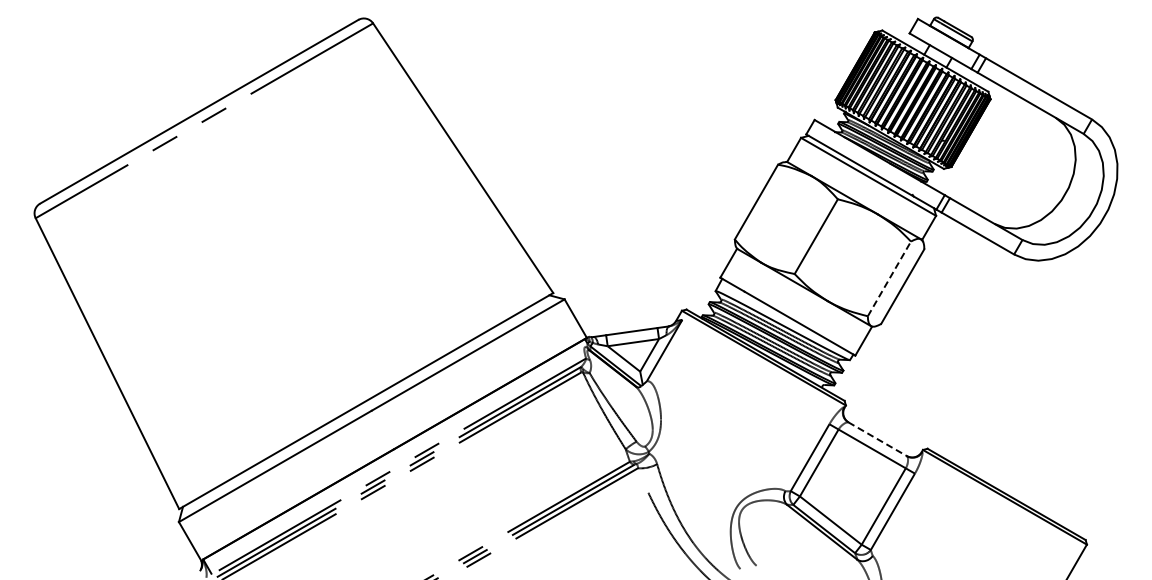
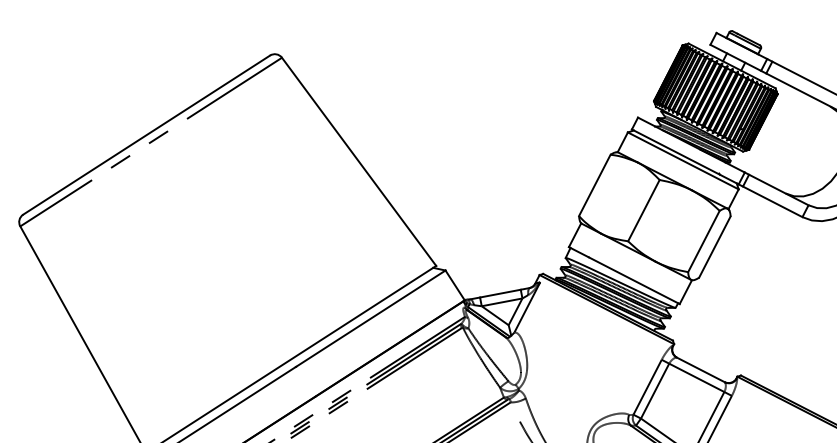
line: (889, 278) -> (703, 241), dashed -> solid
line: (877, 439) -> (700, 370), dashed -> solid

